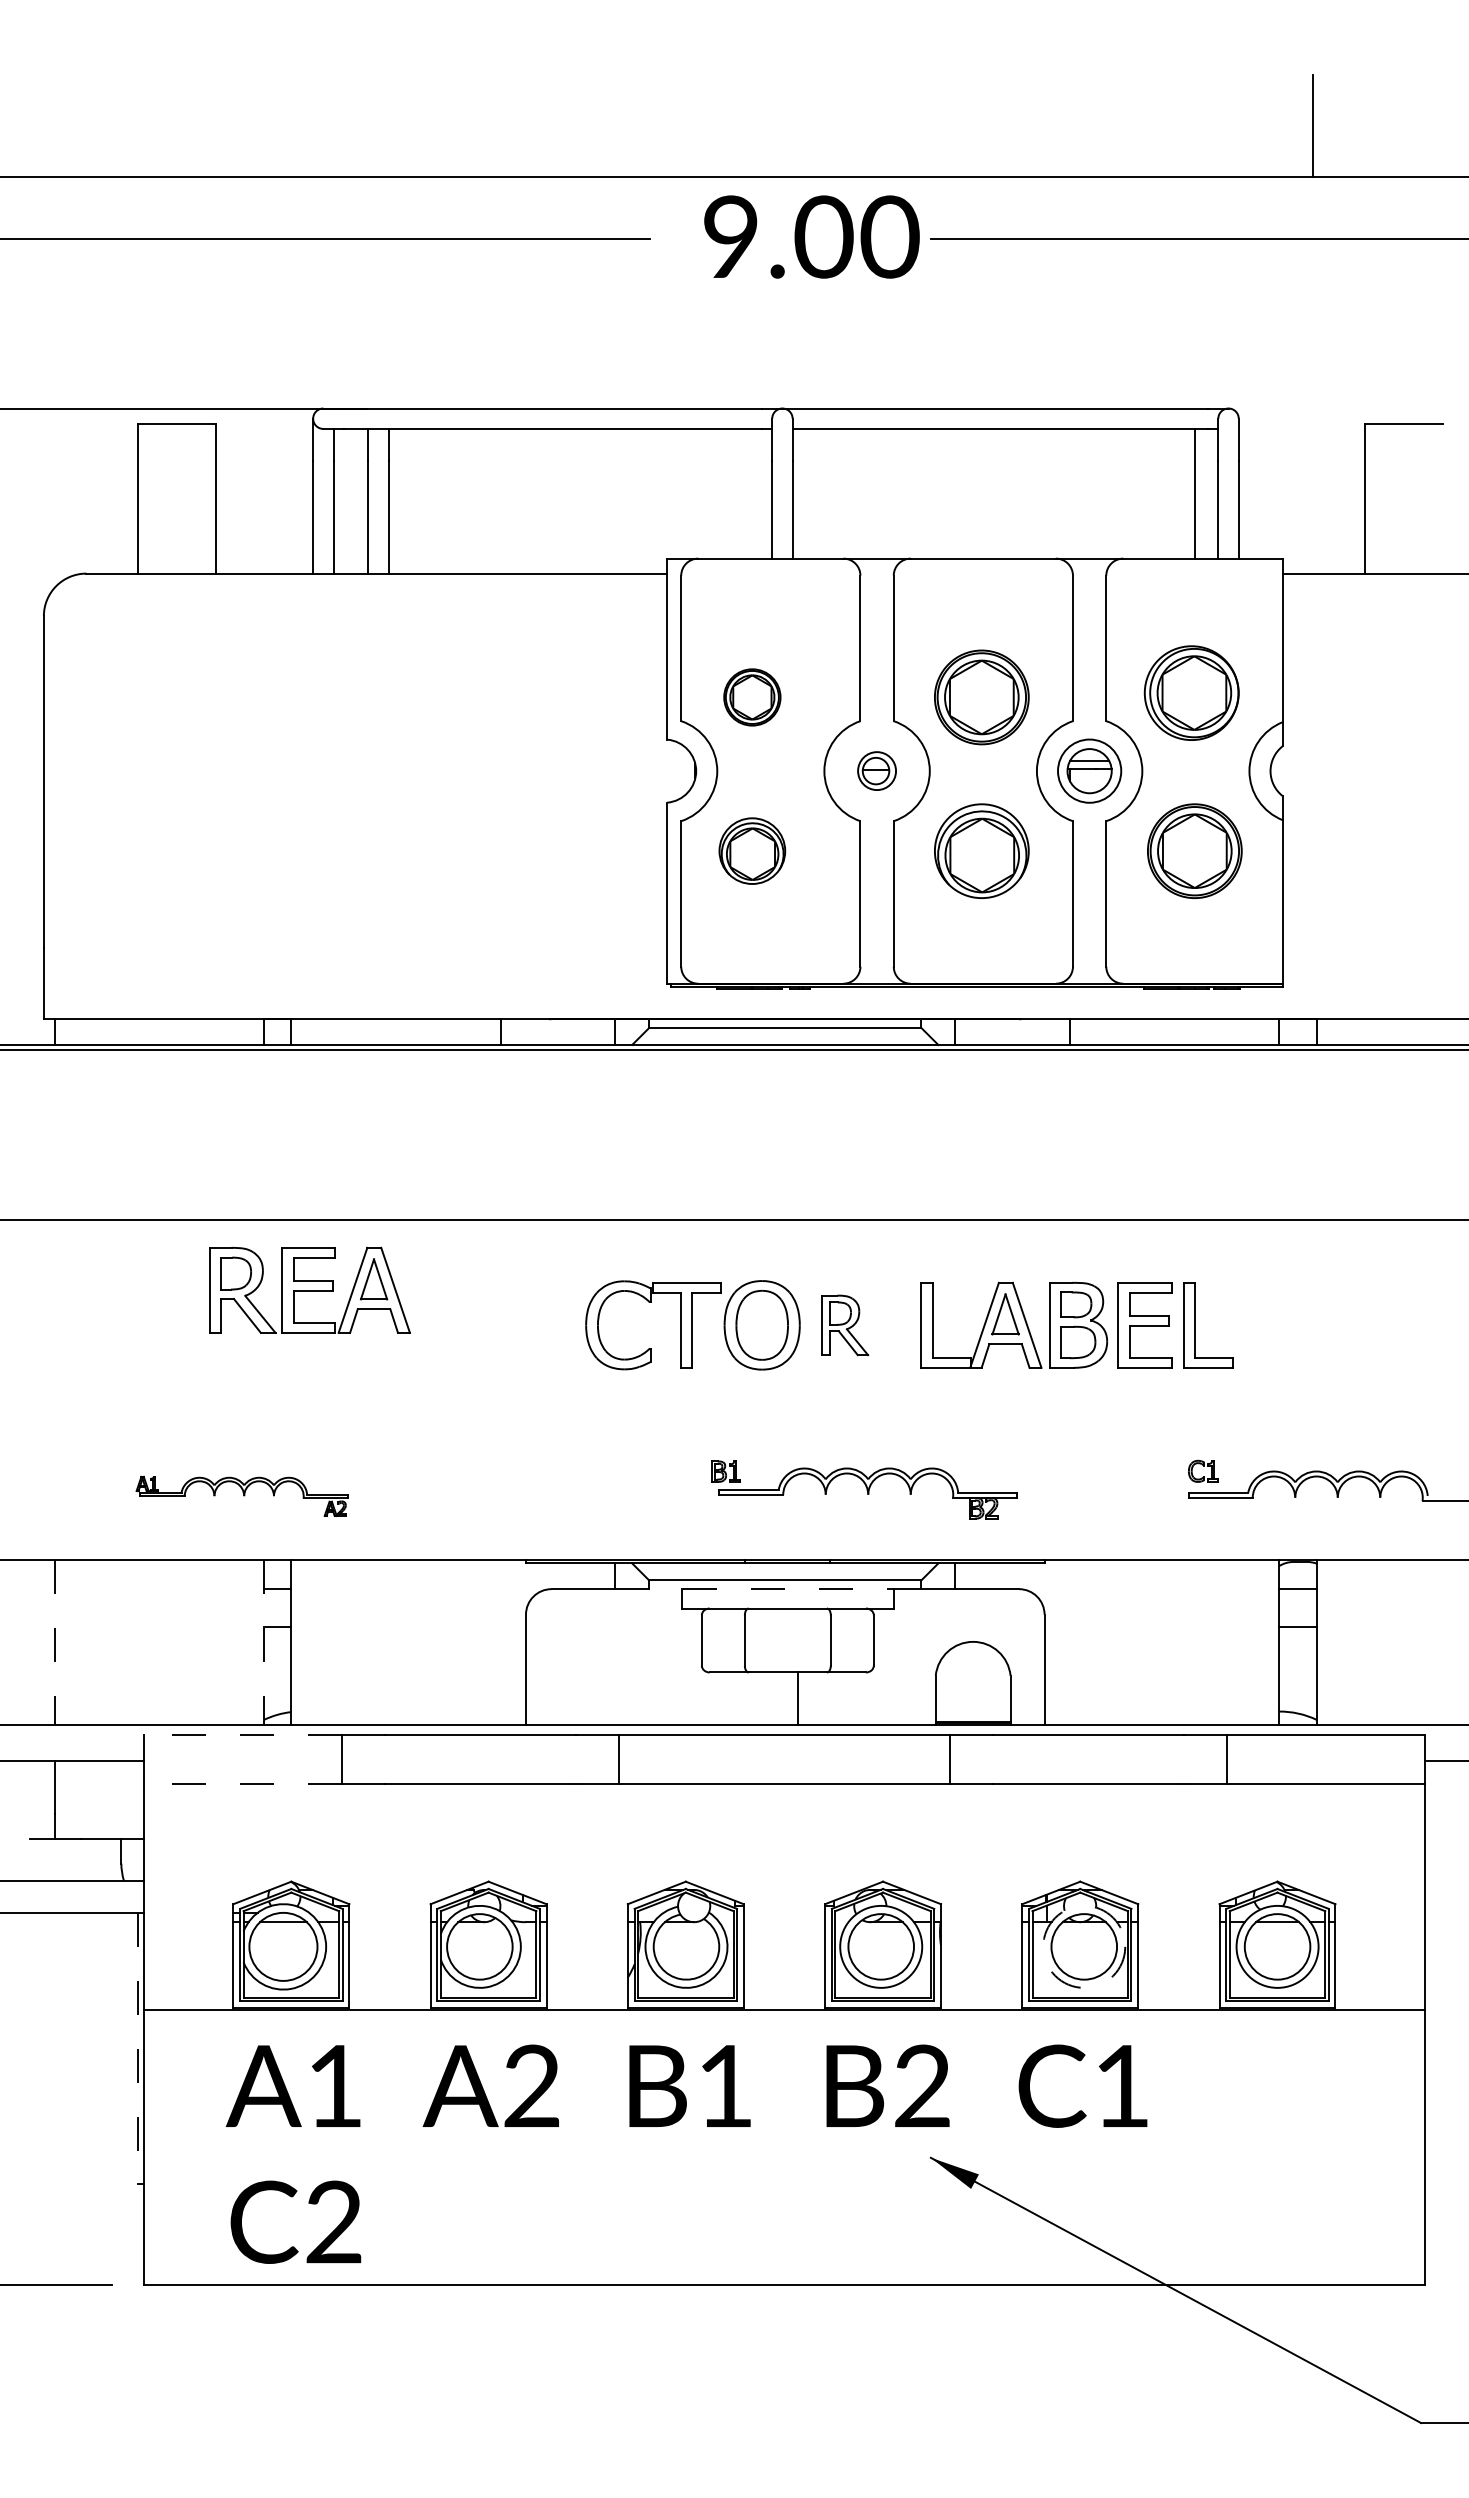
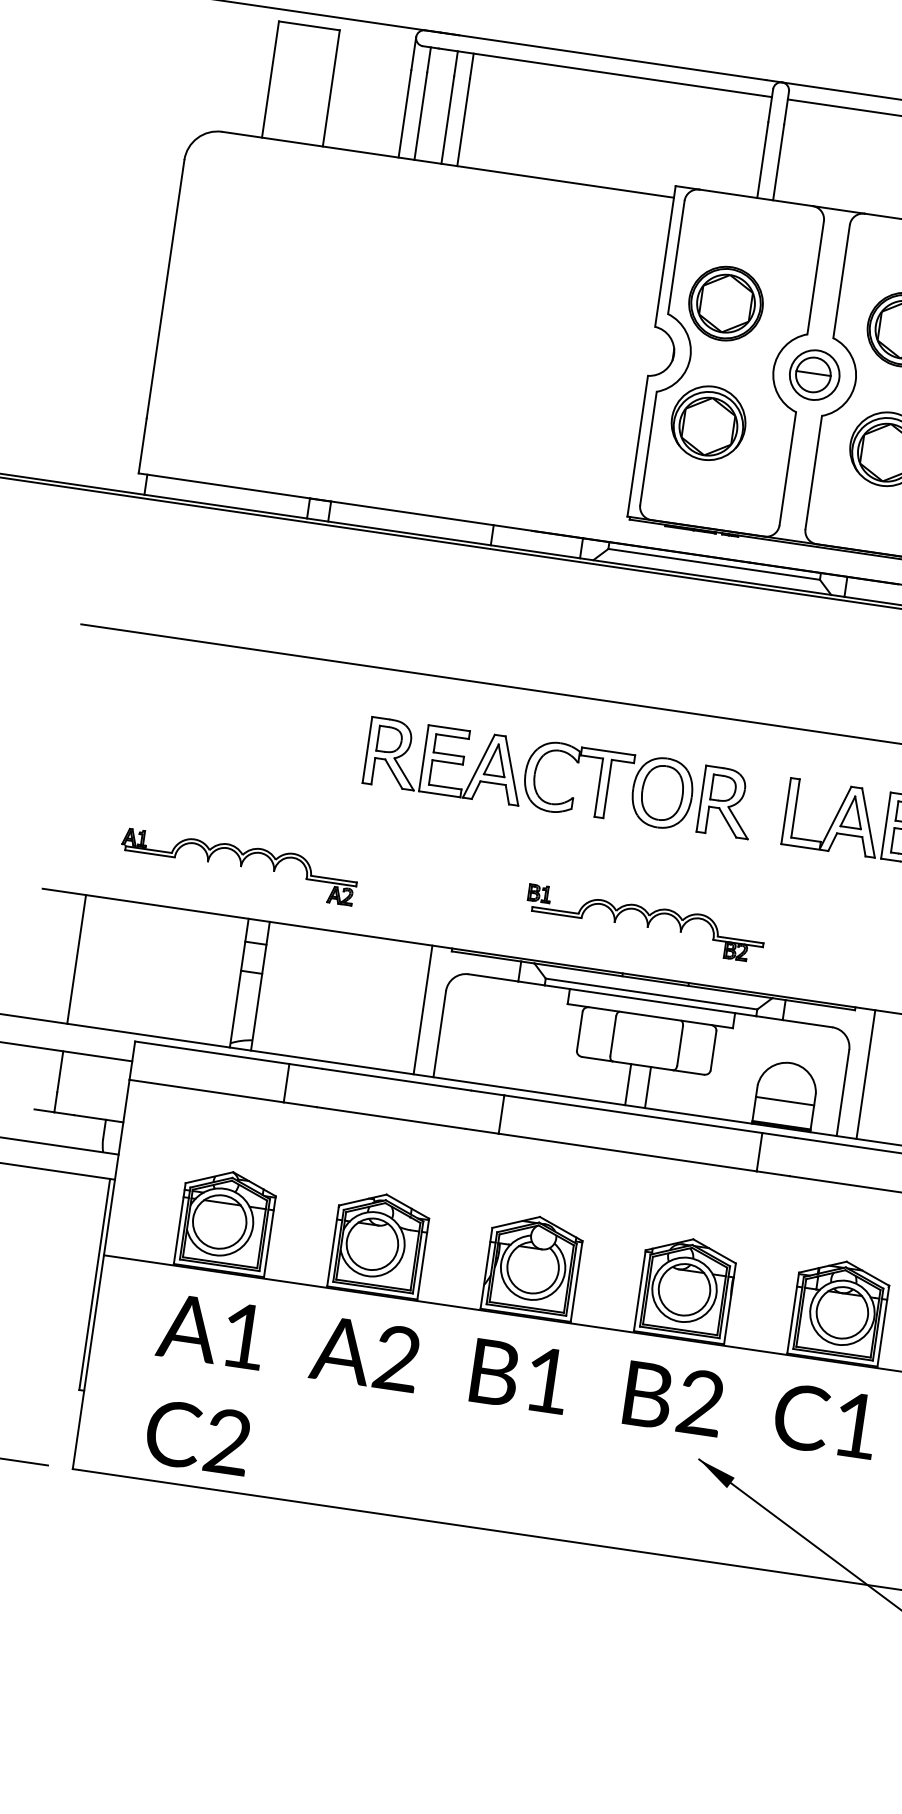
part: (752, 697) -> (726, 303), size x1.67
part: (876, 770) -> (814, 374), size x1.67
part: (752, 850) -> (708, 422), size x1.43
part: (309, 1289) -> (445, 760), moved
part: (844, 1325) -> (726, 802), size x1.43
part: (864, 1489) -> (645, 923), moved
part: (242, 1496) -> (238, 867), size x1.43
line: (784, 1589) -> (649, 1000), dashed -> solid
line: (55, 1642) -> (77, 959), dashed -> solid
line: (264, 1642) -> (239, 983), dashed -> solid
line: (500, 1642) -> (423, 1009), added
line: (1070, 1642) -> (866, 1074), added
line: (972, 1690) -> (784, 1100), added
line: (772, 1698) -> (628, 1084), added
line: (242, 1735) -> (211, 1053), dashed -> solid
line: (242, 1784) -> (206, 1091), dashed -> solid
circle: (1084, 1946) -> (842, 1312), dashed -> solid
line: (137, 2048) -> (94, 1284), dashed -> solid

